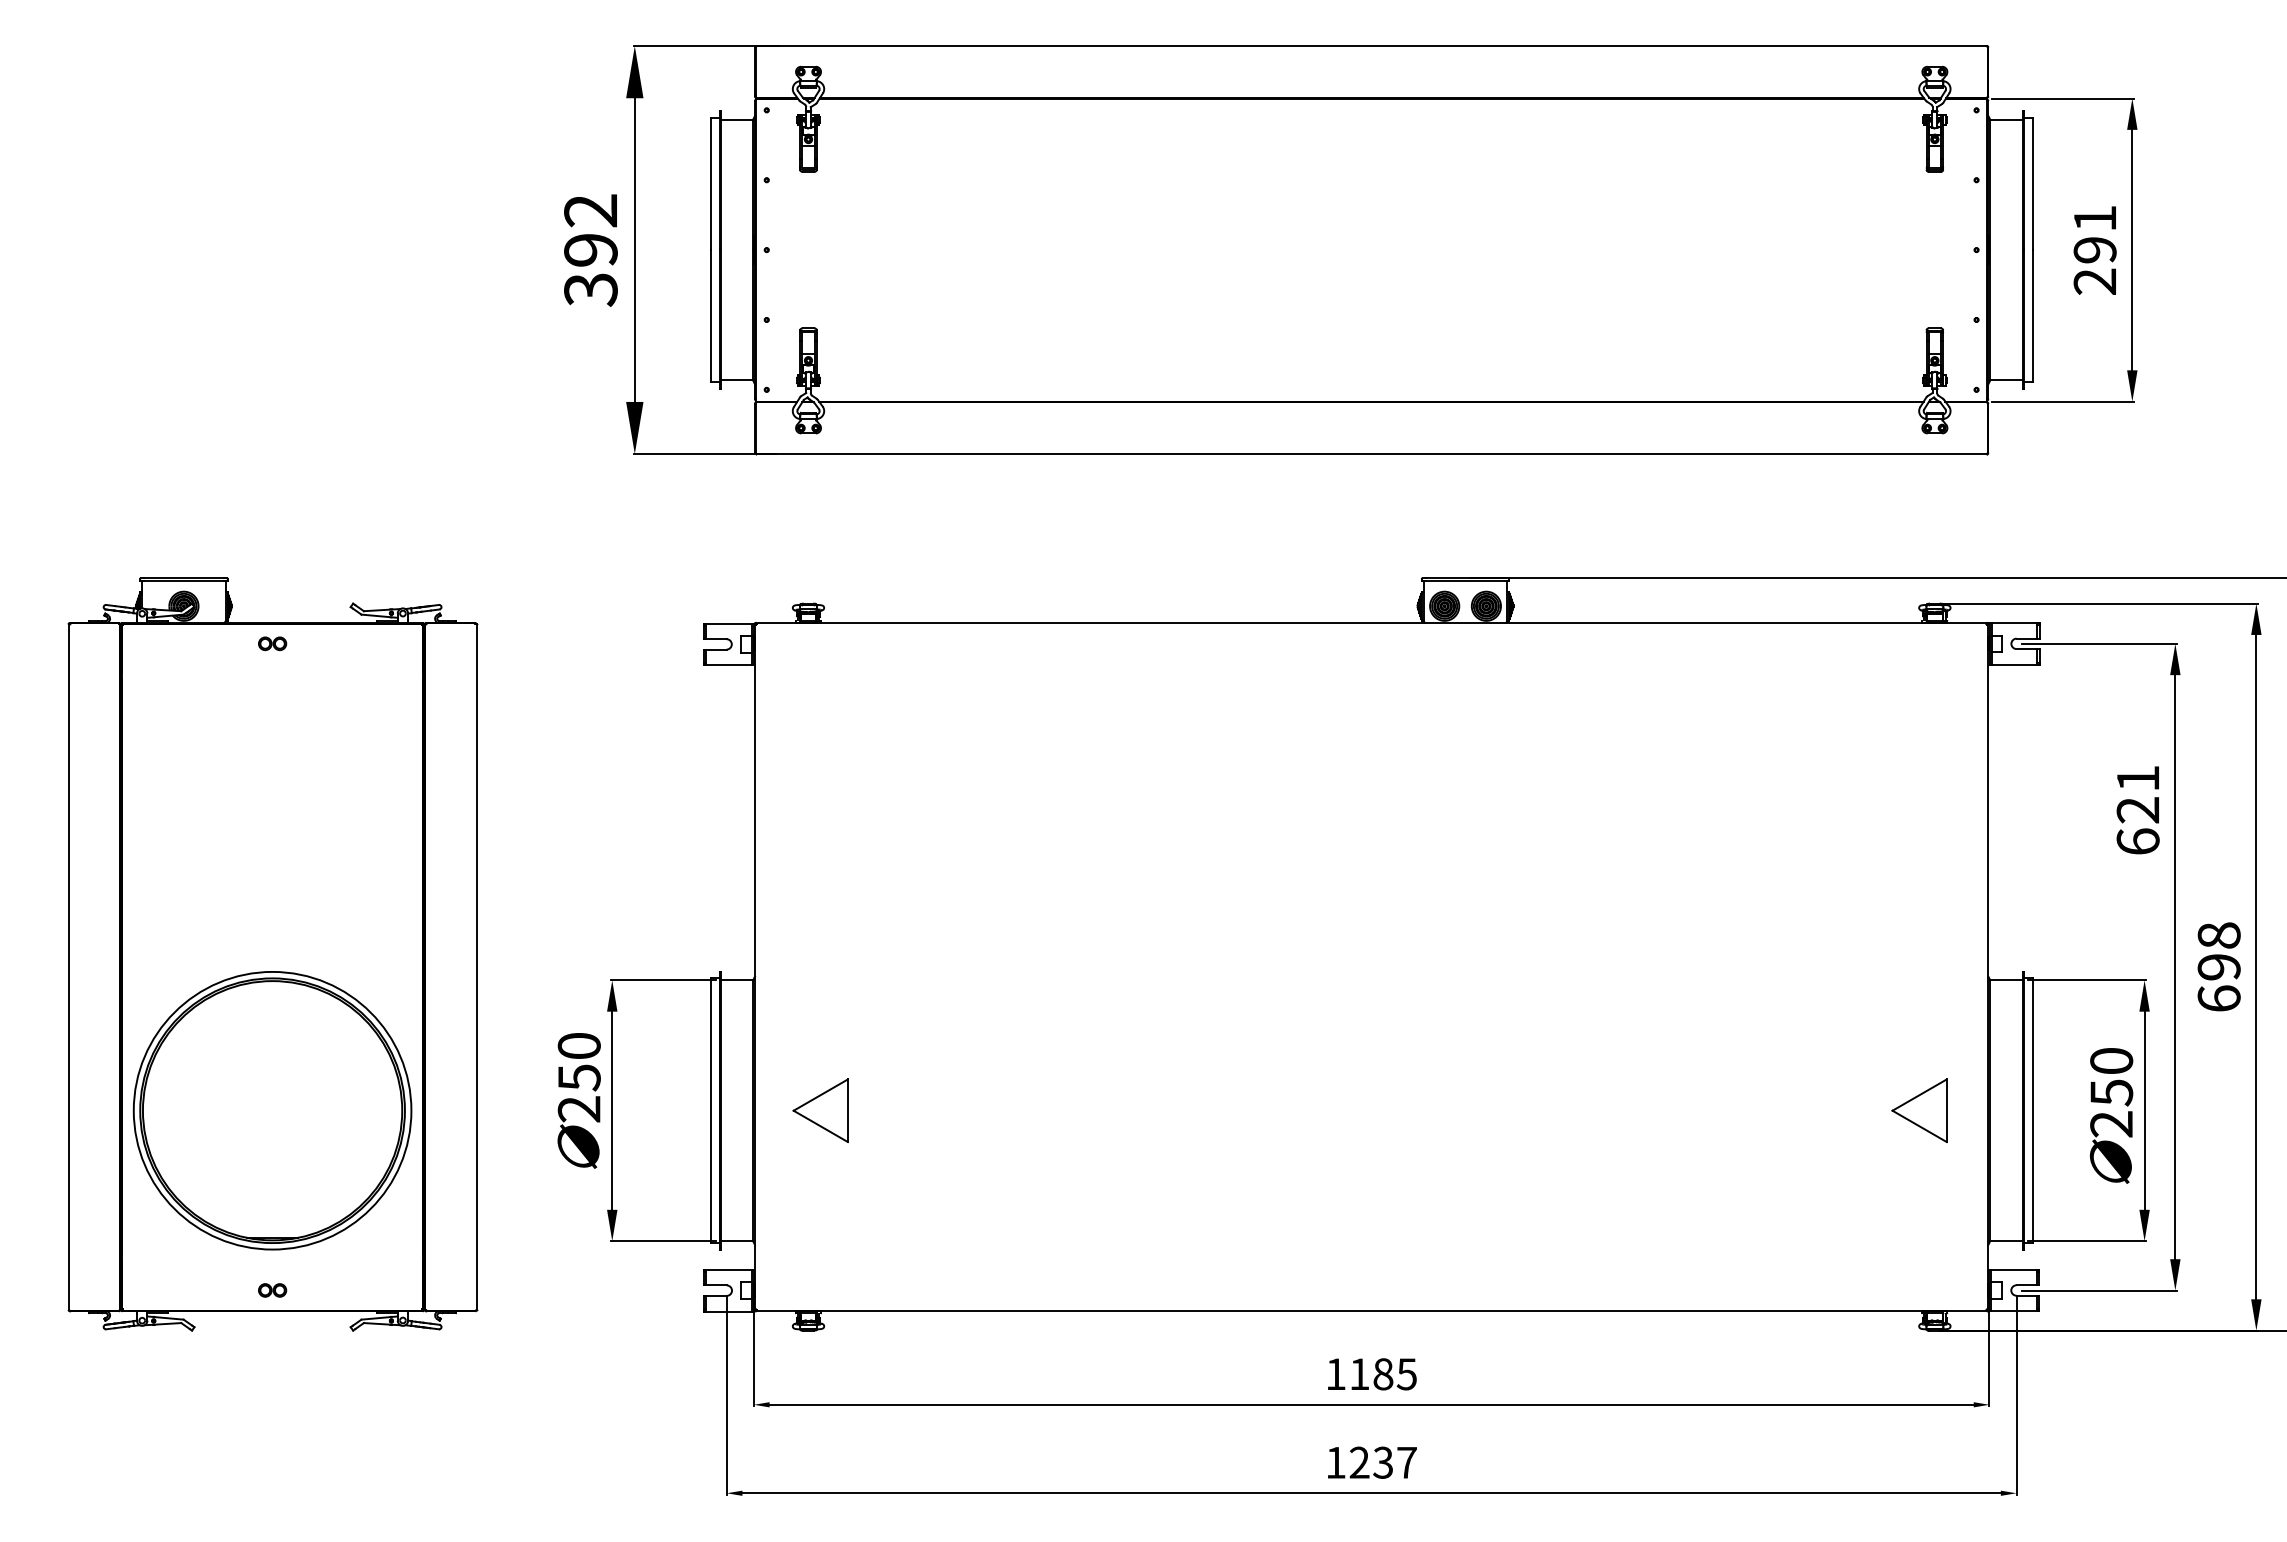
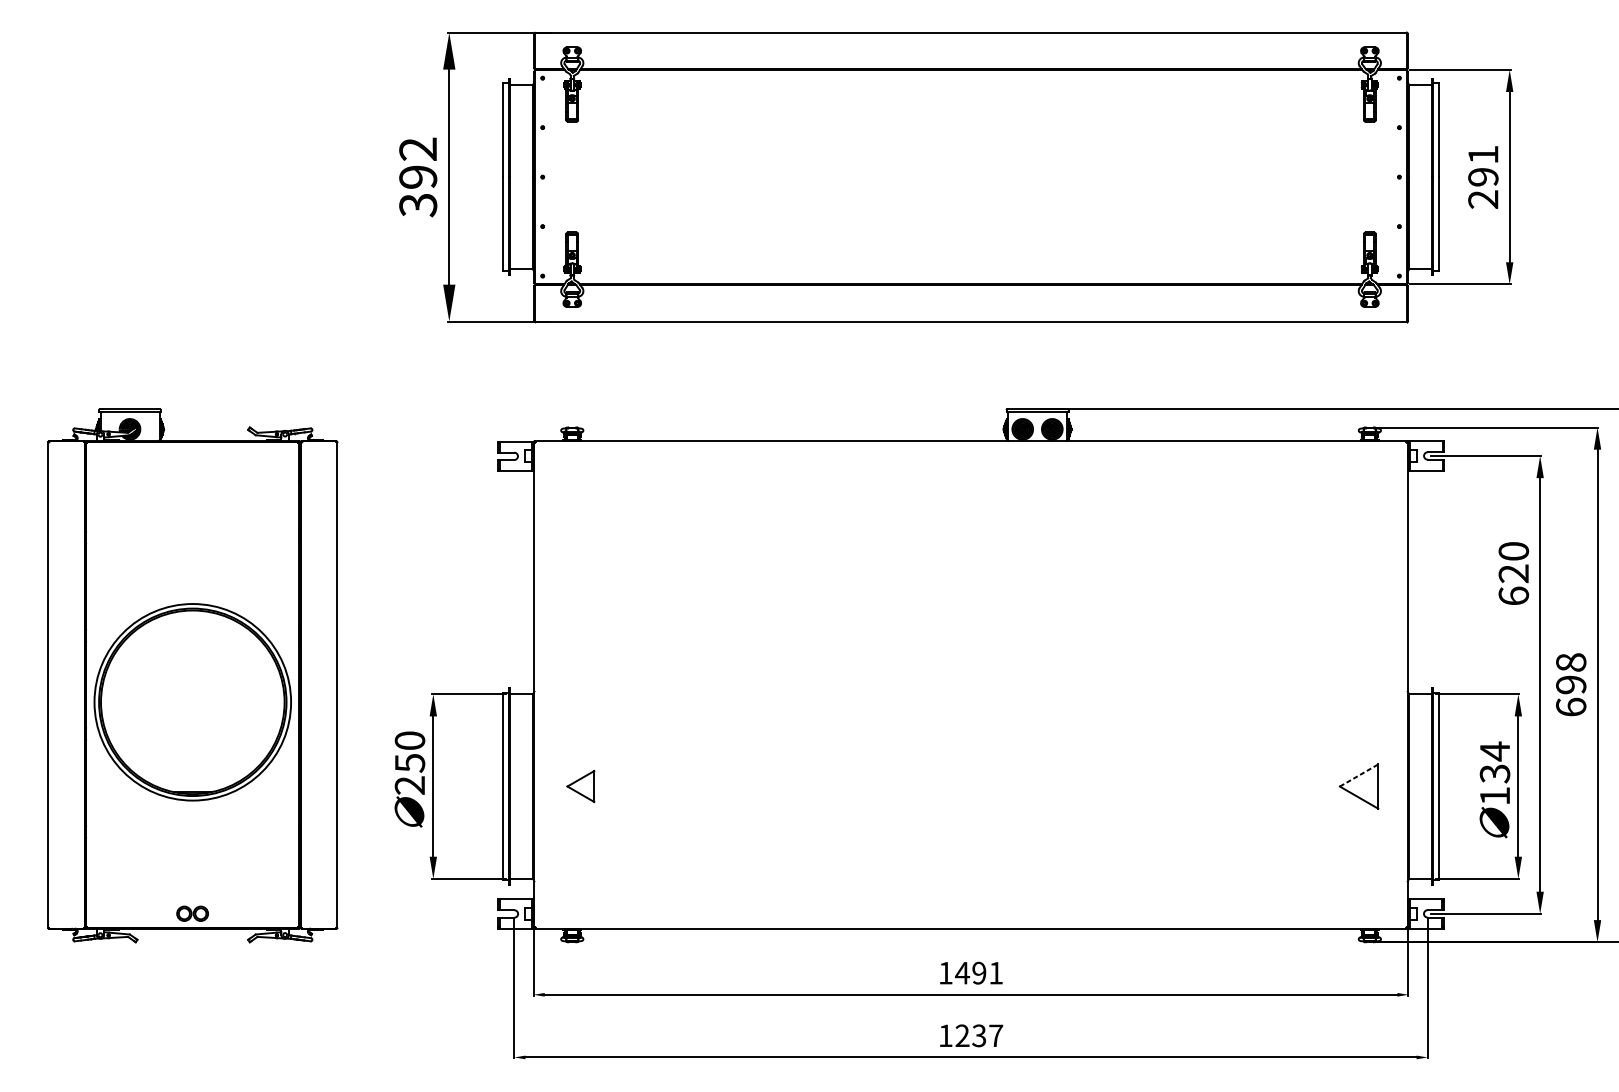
part: (272, 643) -> (192, 455), removed
text: (2137, 778) -> (1513, 551), 621 -> 620
text: (2111, 1092) -> (1494, 773), 250 -> 134
line: (1920, 1094) -> (1359, 775), solid -> dashed
part: (272, 1110) -> (192, 702), moved
part: (820, 1110) -> (580, 786), size x0.7
part: (272, 1290) -> (192, 913), size x1.6
text: (1382, 1374) -> (978, 973), 1185 -> 1491

